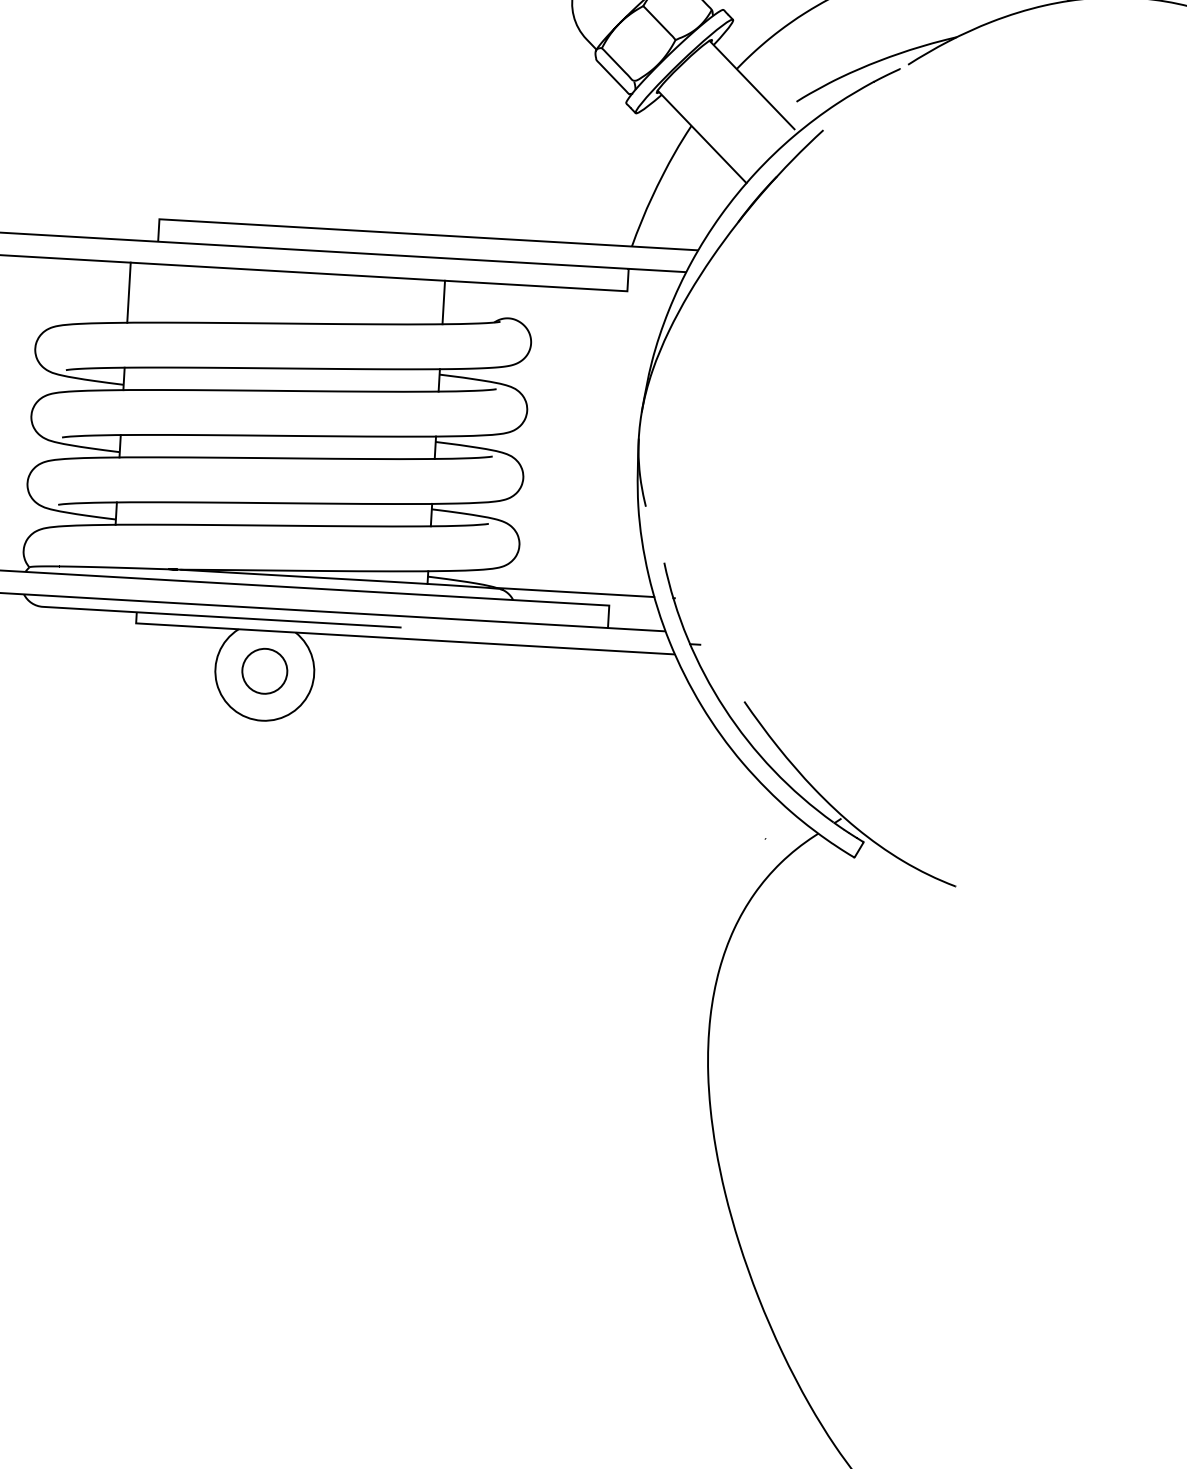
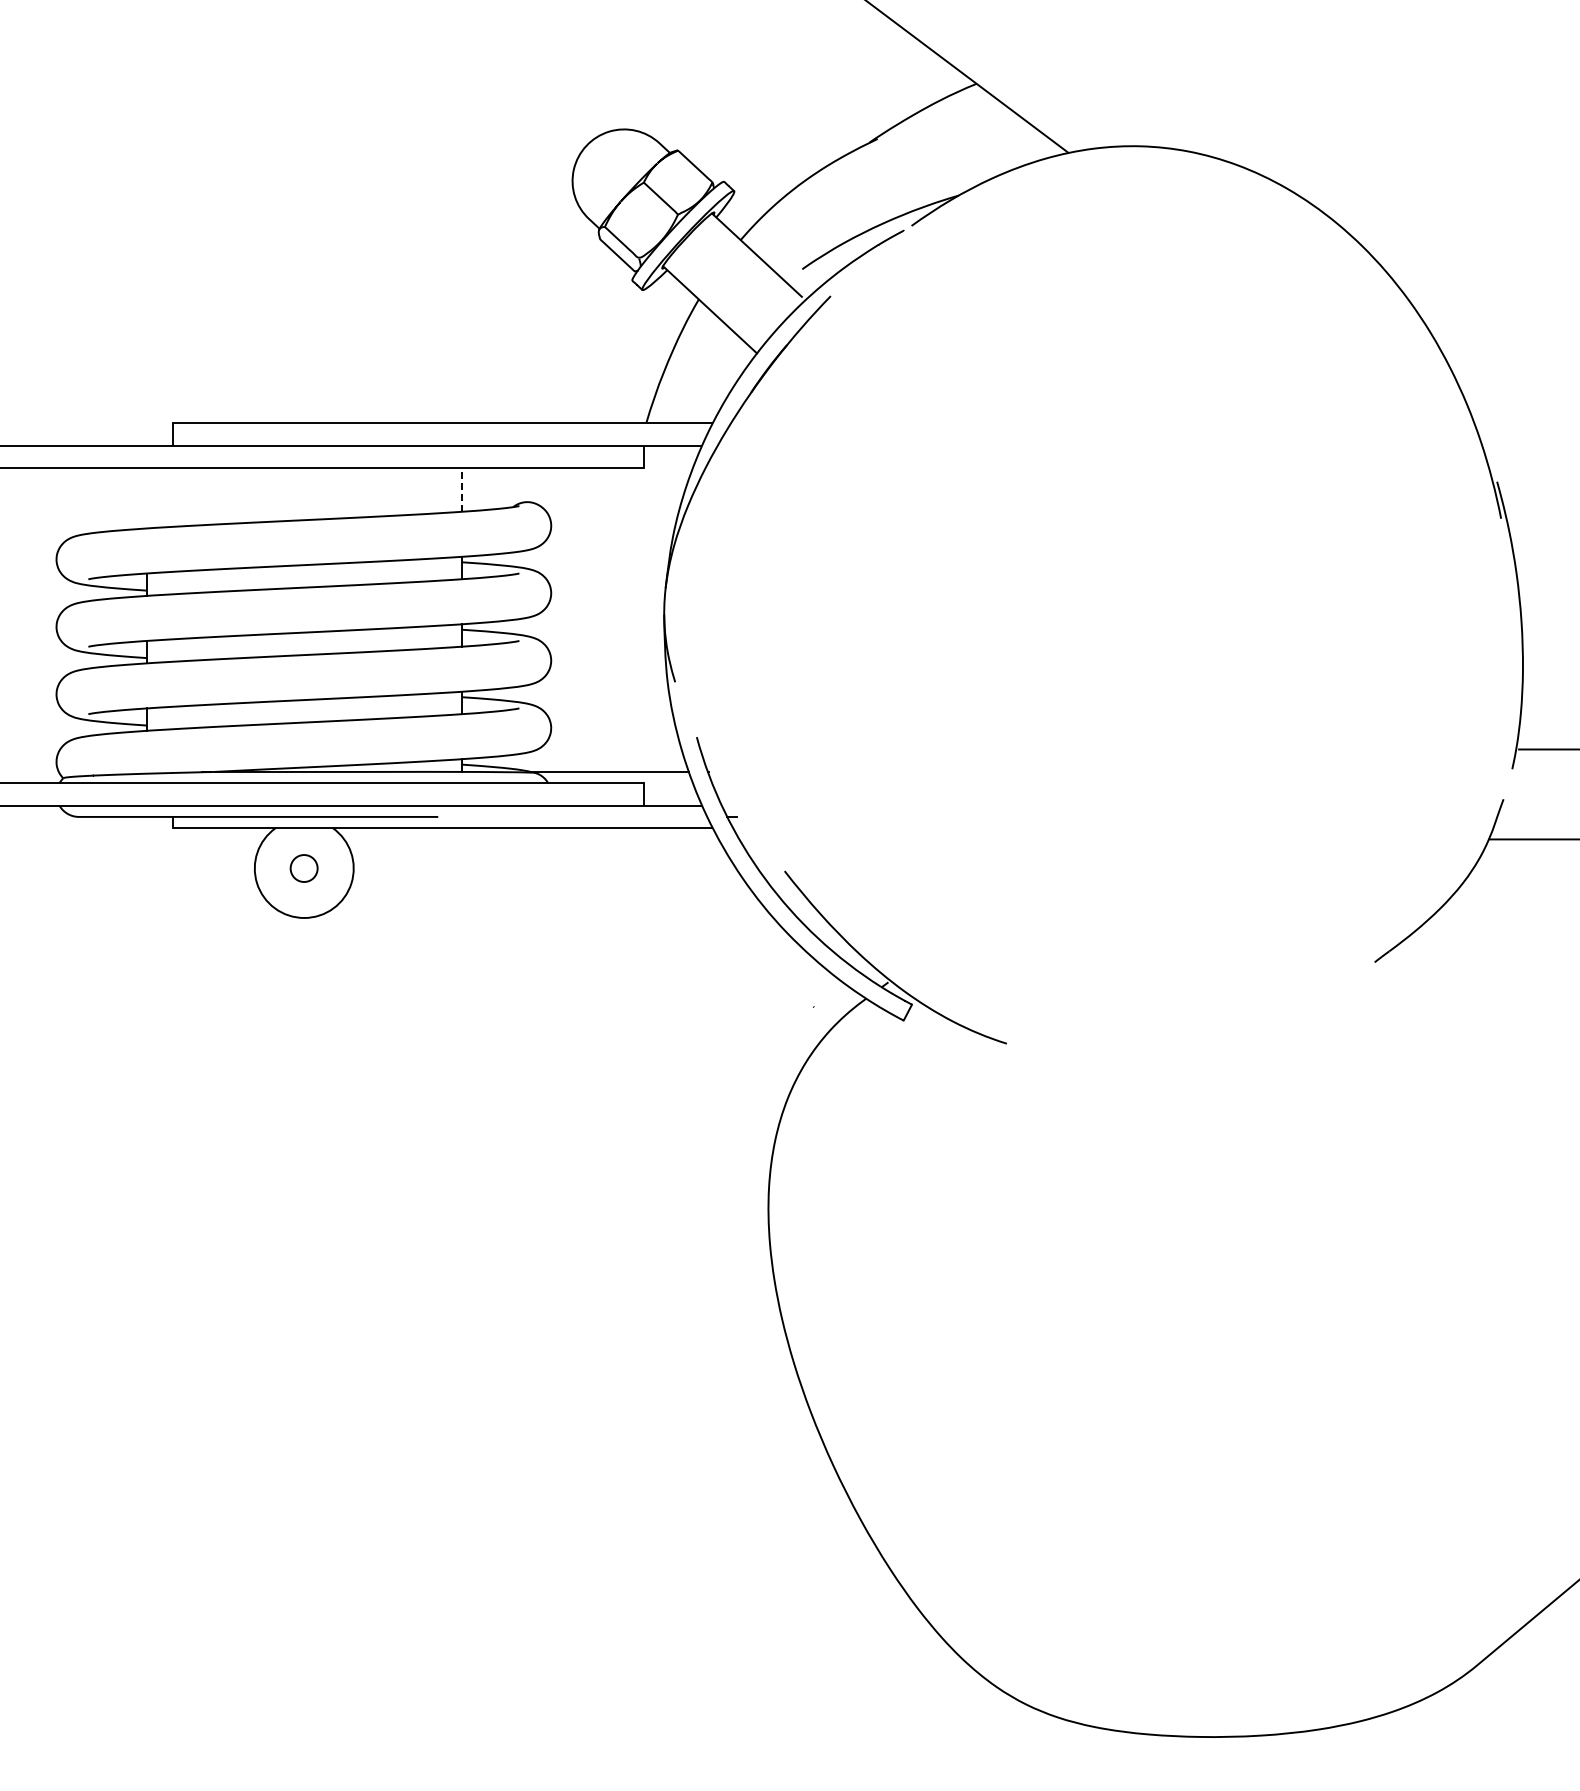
line: (128, 292) -> (146, 498), removed
line: (443, 302) -> (461, 490), solid -> dashed
circle: (264, 671) -> (303, 868), size x0.6

